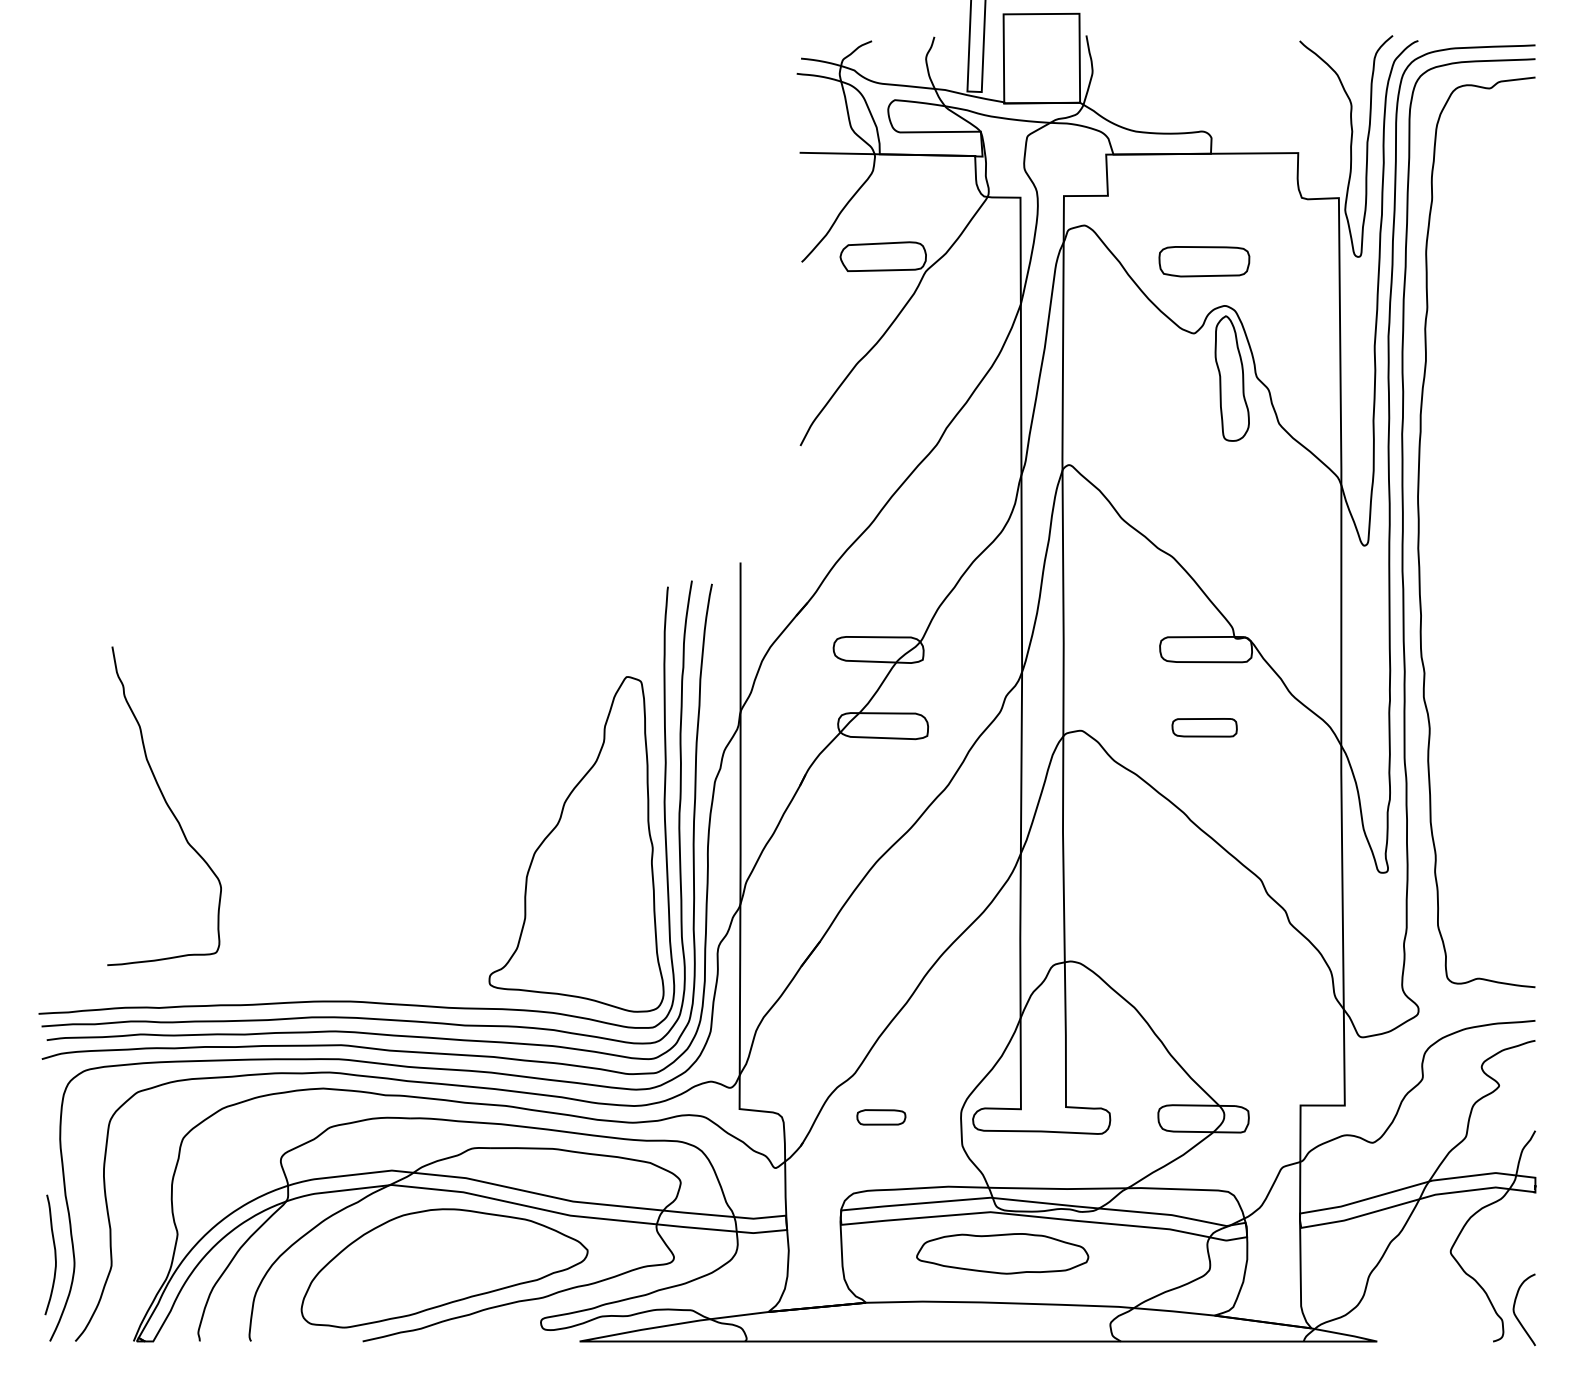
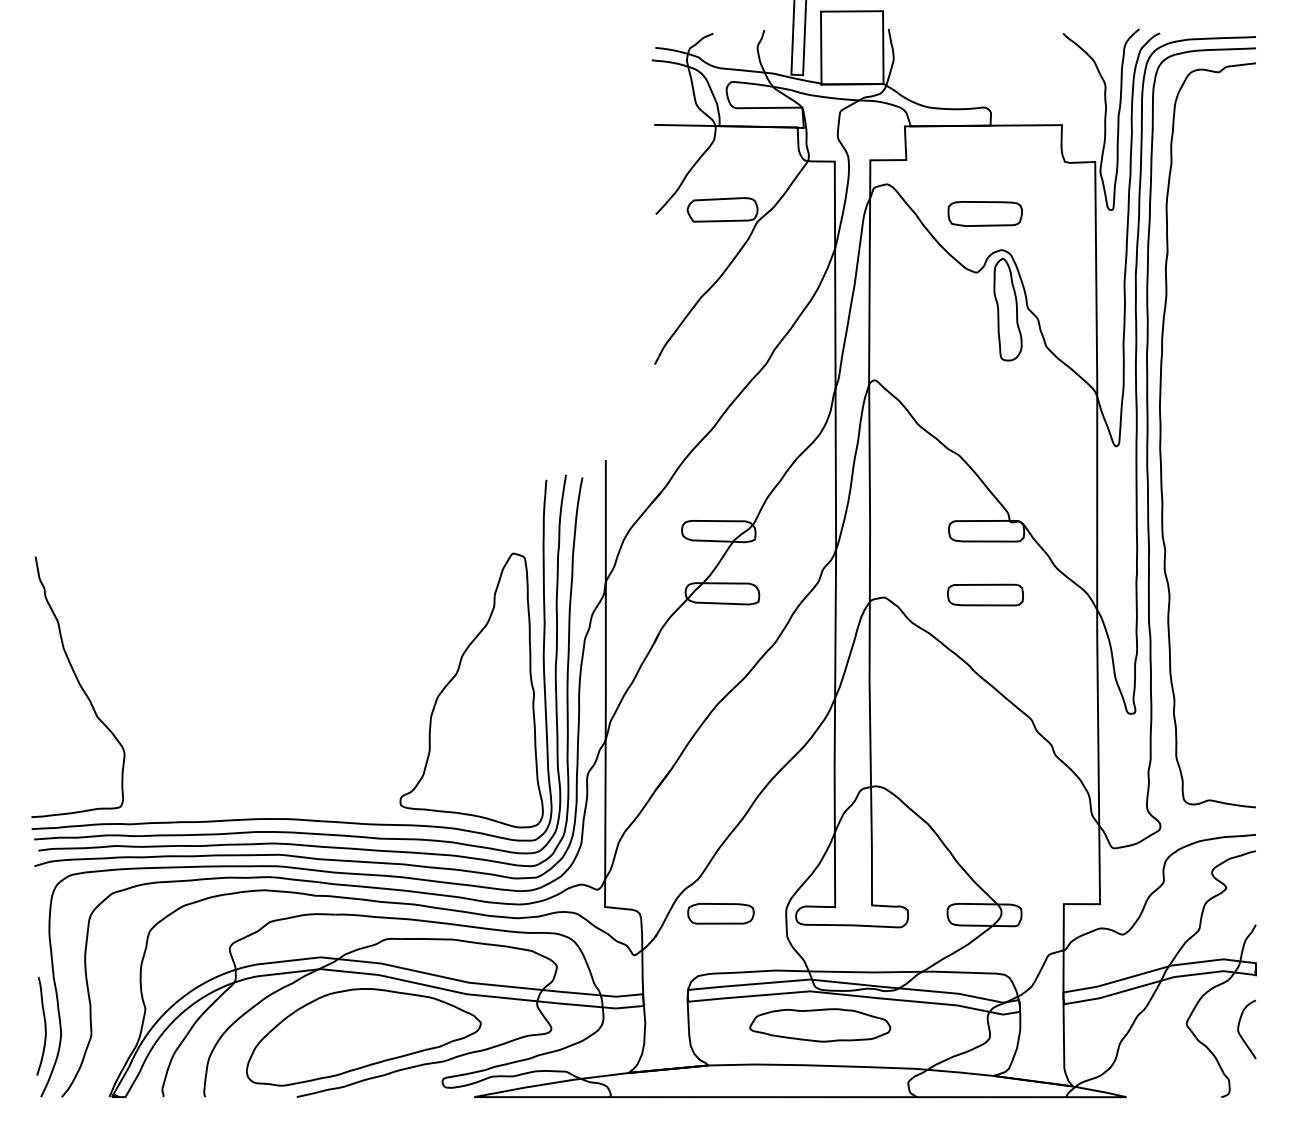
part: (1204, 727) -> (985, 594), size x1.43
curve: (166, 805) -> (79, 686), moved
part: (881, 1117) -> (721, 913), size x1.67
curve: (1515, 1313) -> (1239, 1032), moved

